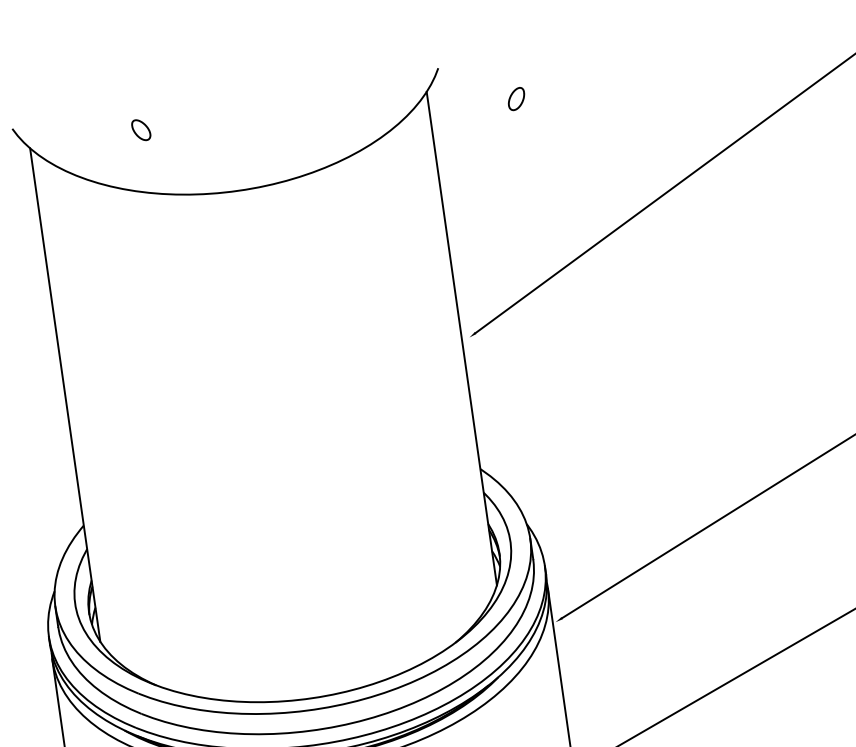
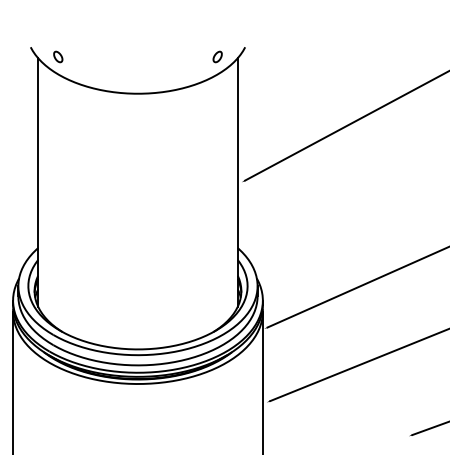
part: (516, 98) -> (217, 56), moved
part: (141, 129) -> (58, 56), moved

